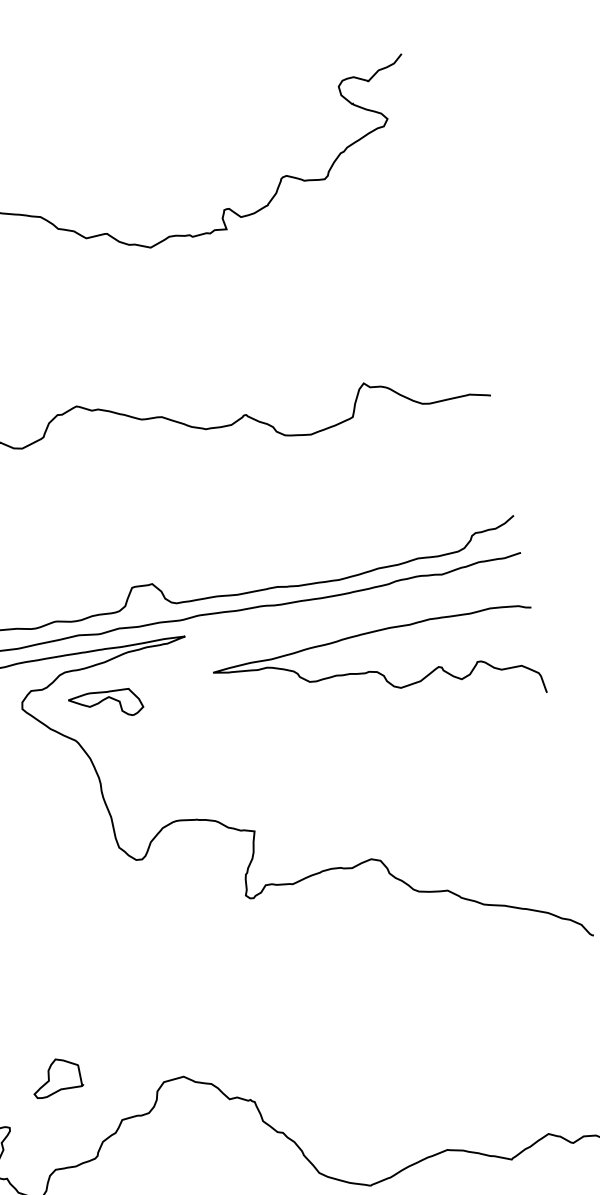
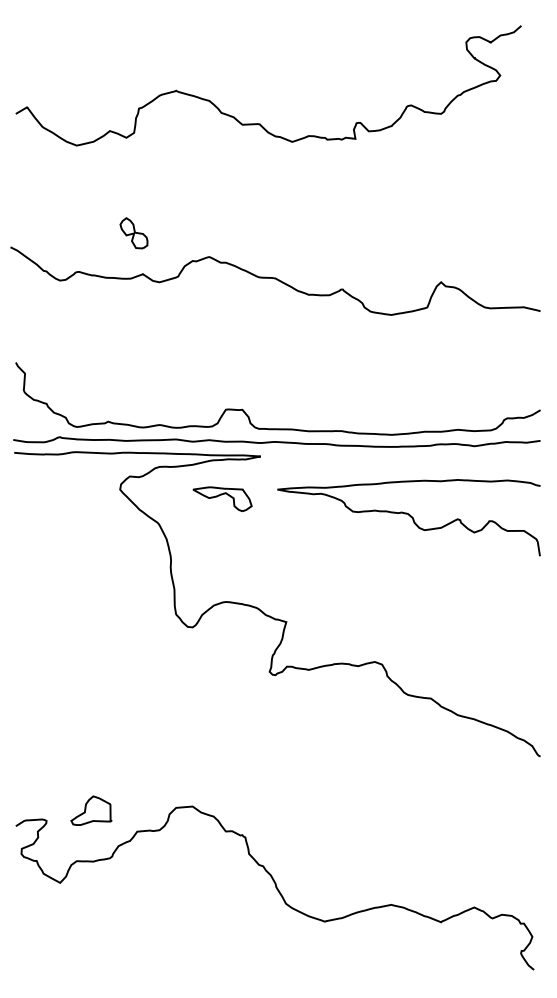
part: (106, 704) -> (222, 498), moved
part: (56, 1077) -> (91, 810), moved

